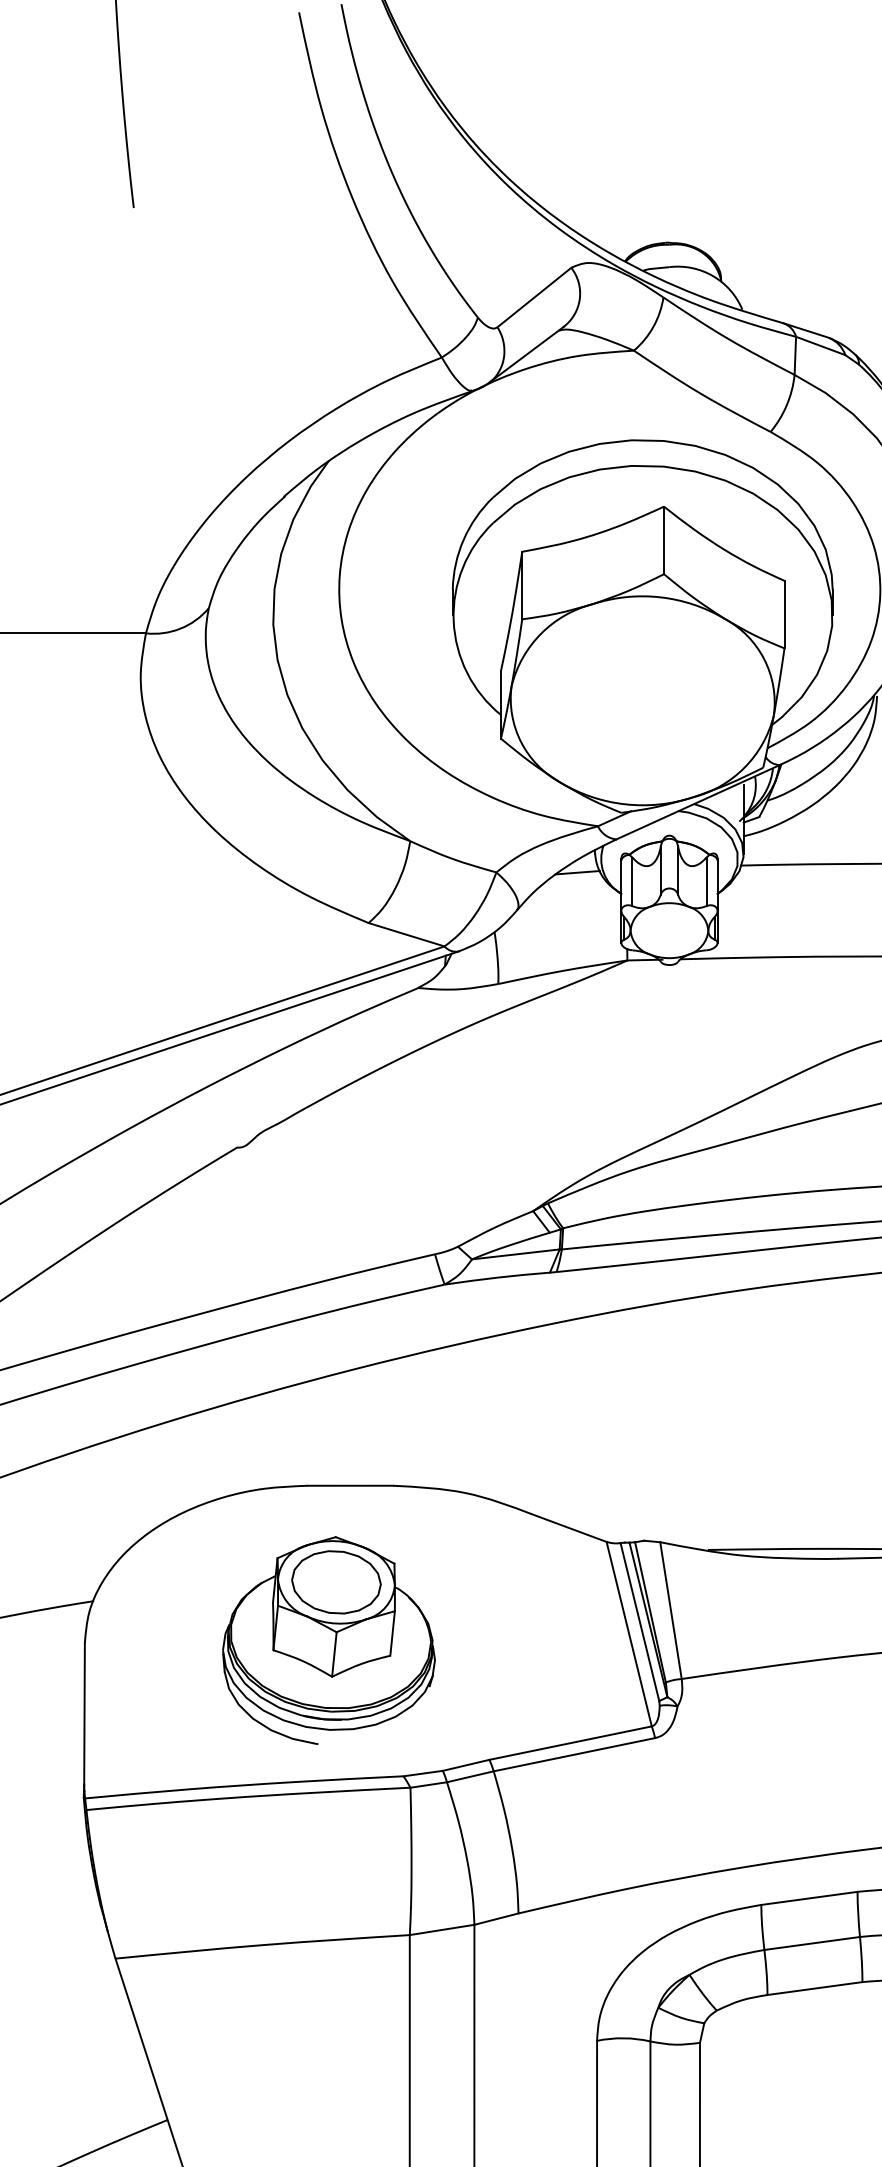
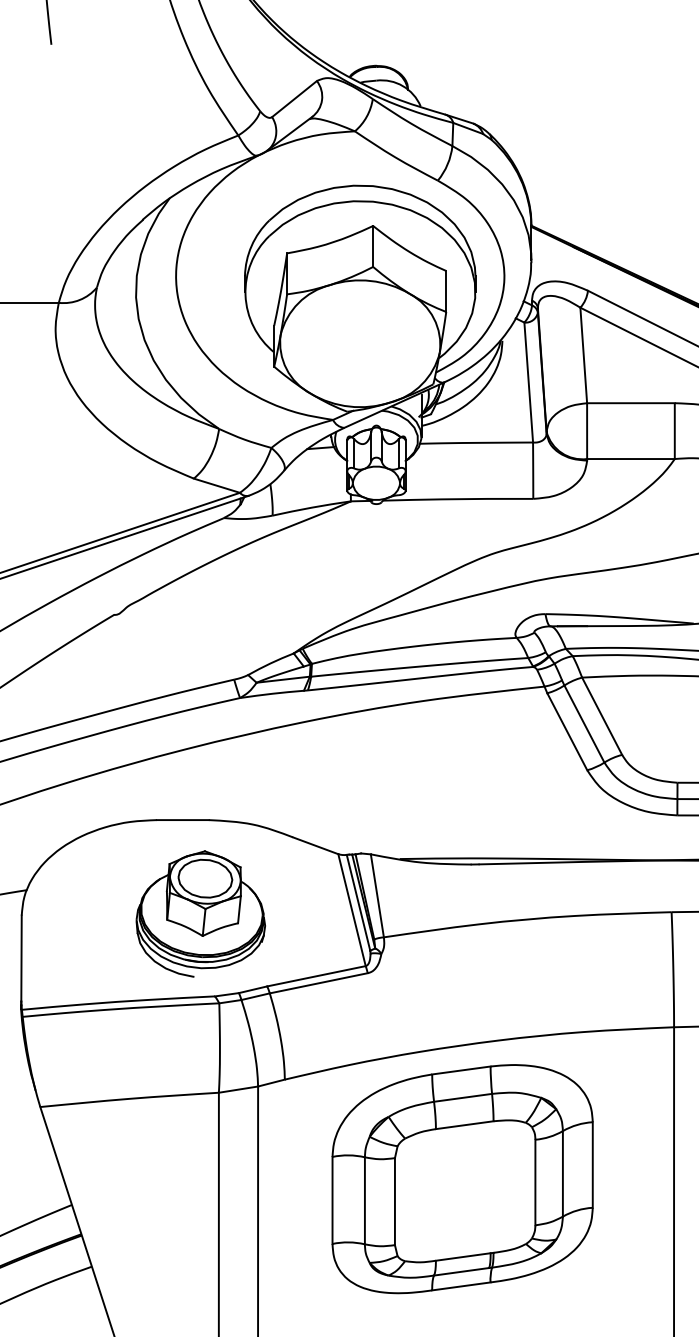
part: (328, 1639) -> (200, 913), moved

